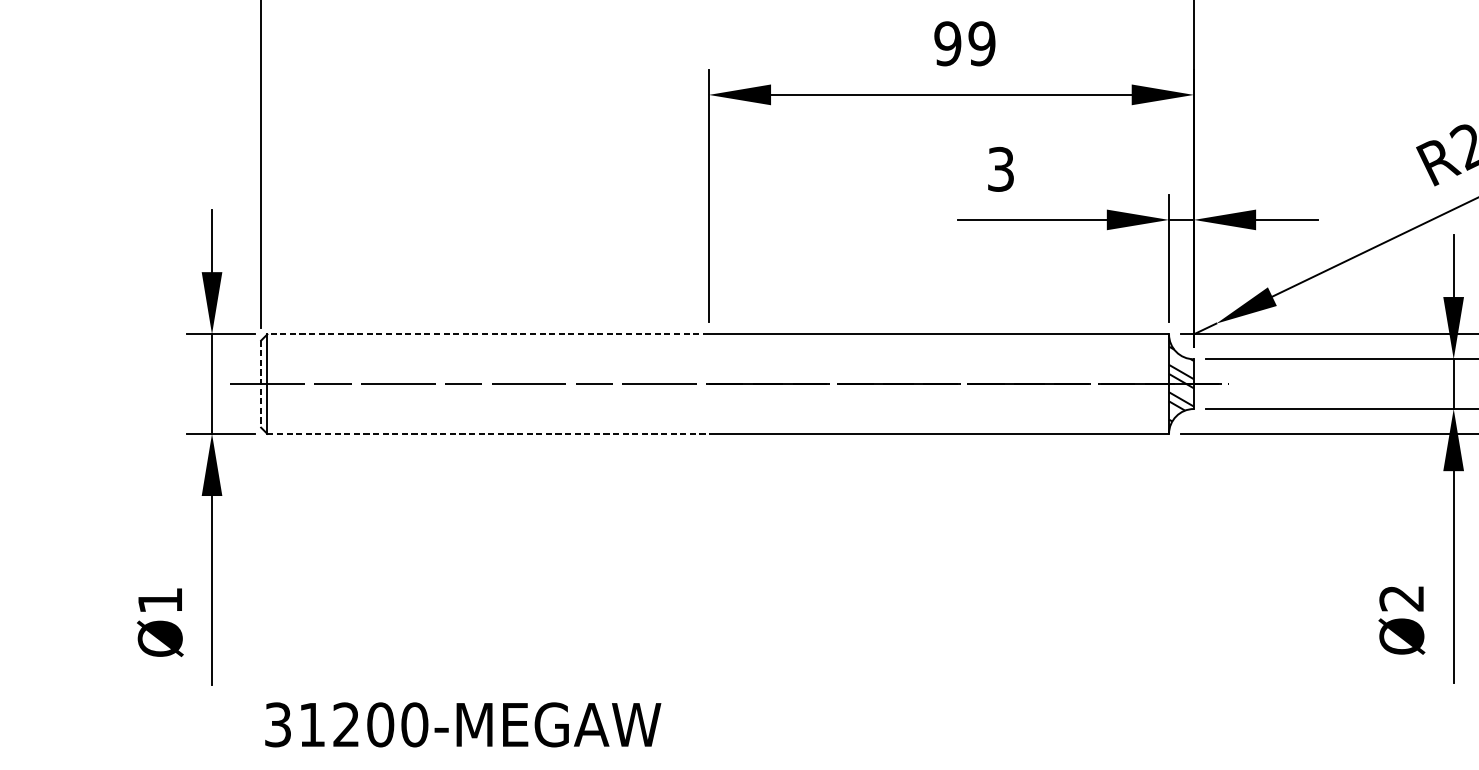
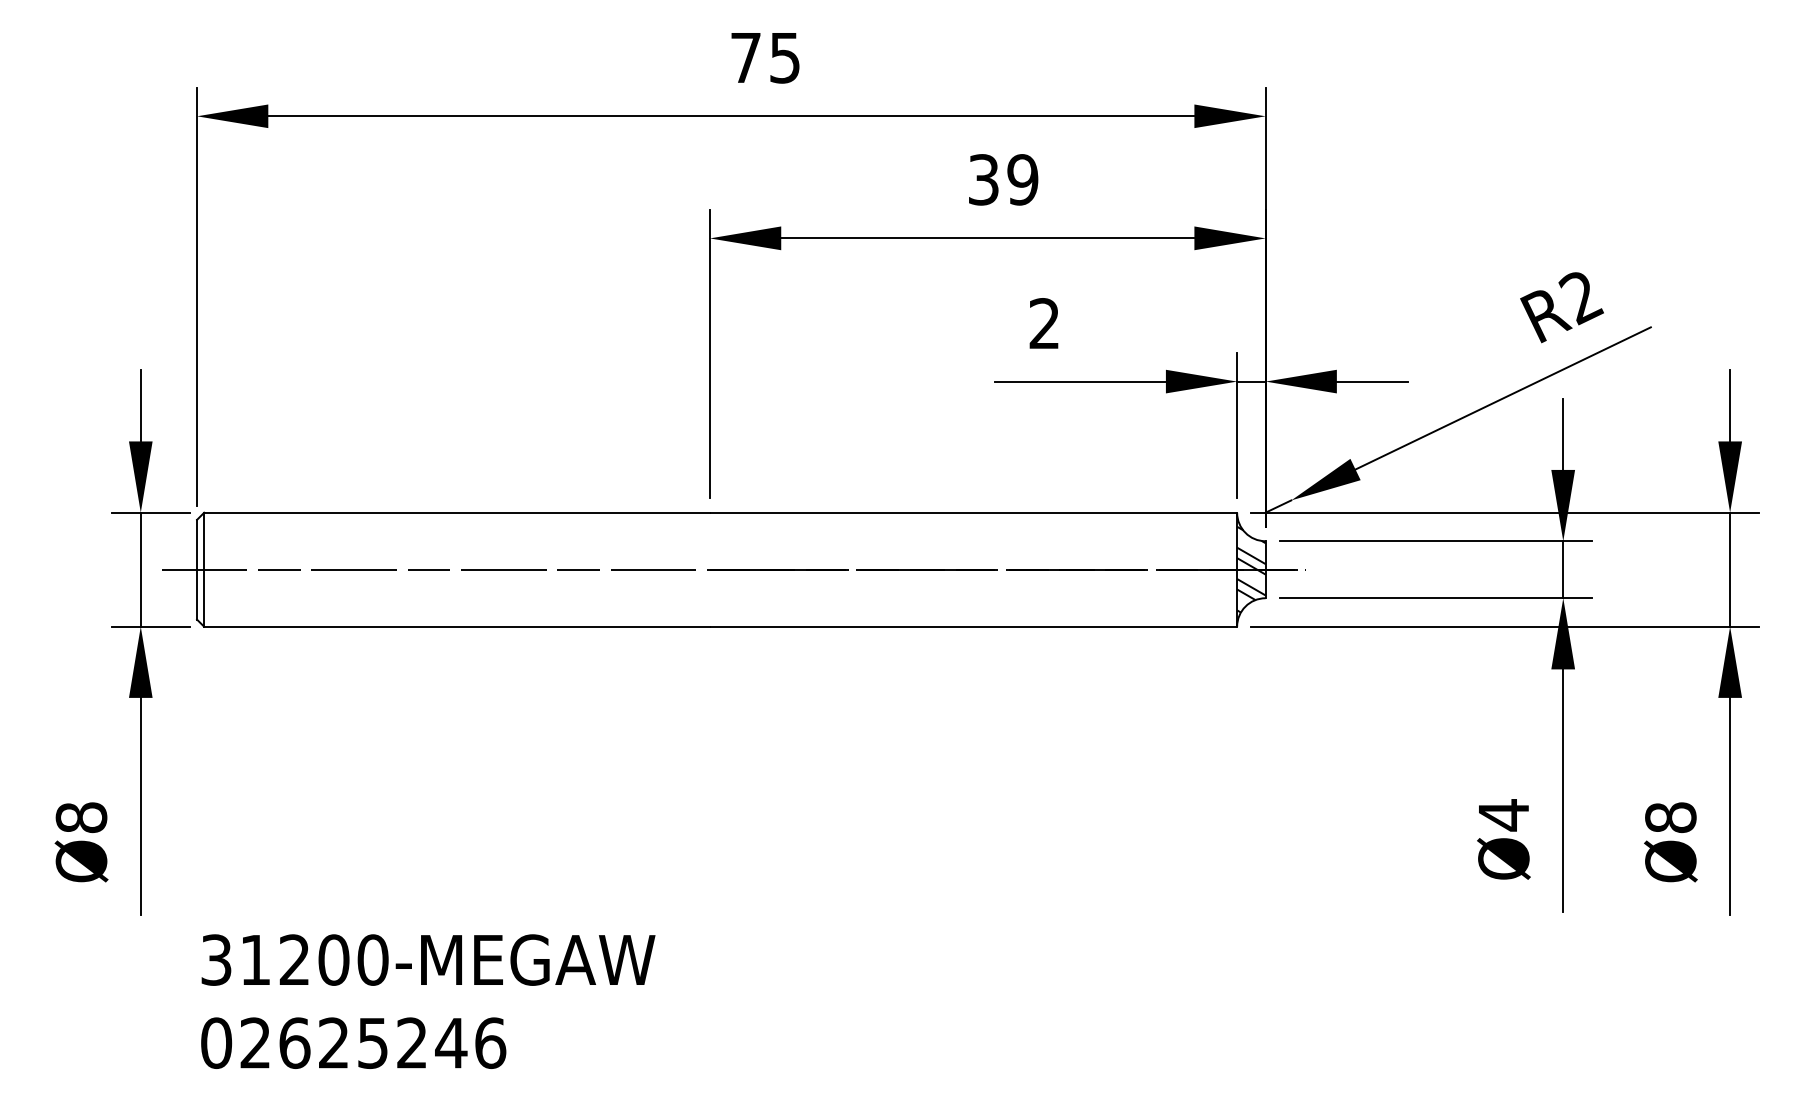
text: (947, 43) -> (983, 179), 99 -> 39
text: (1000, 169) -> (1044, 323), 3 -> 2
line: (488, 334) -> (457, 512), dashed -> solid
line: (261, 383) -> (197, 569), dashed -> solid
line: (488, 433) -> (457, 626), dashed -> solid
text: (1401, 598) -> (1503, 815), Ø2 -> Ø4
text: (160, 600) -> (81, 817), Ø1 -> Ø8

